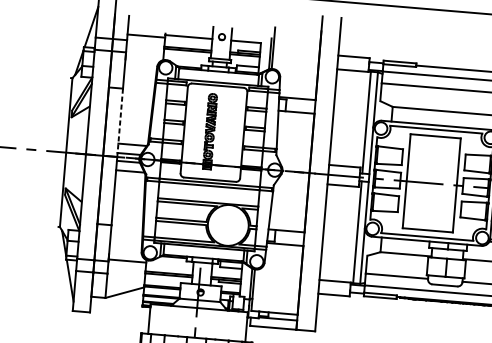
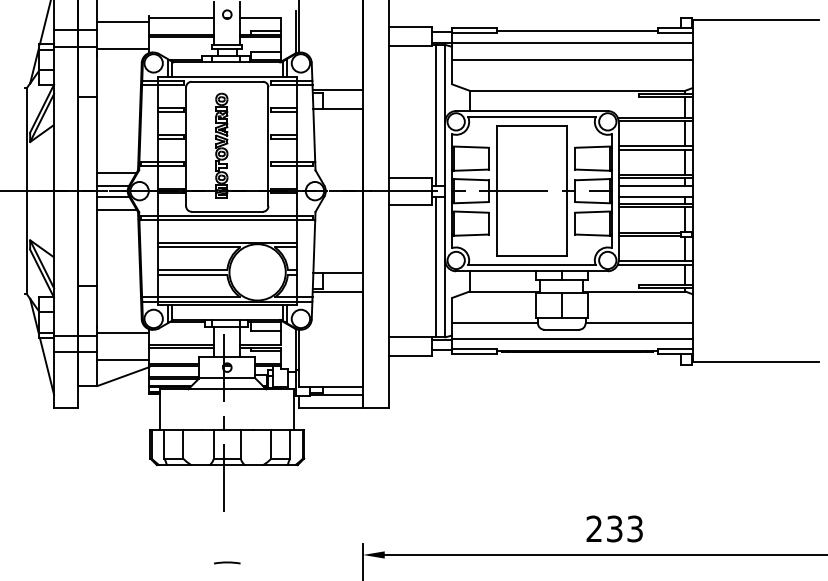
line: (144, 56) -> (123, 49), added
line: (120, 121) -> (97, 141), dashed -> solid
line: (125, 281) -> (123, 360), added

